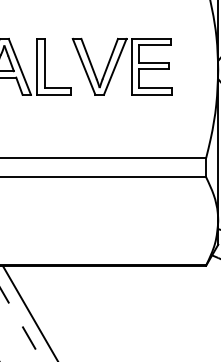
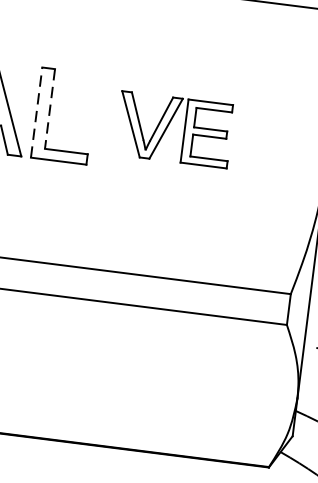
line: (44, 63) -> (49, 108), solid -> dashed
line: (36, 66) -> (35, 111), solid -> dashed
part: (121, 66) -> (172, 129), size x0.7

